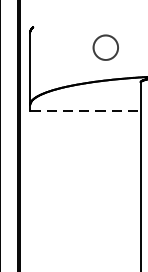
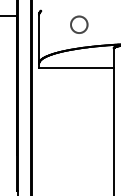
circle: (106, 47) -> (79, 24), moved
line: (86, 110) -> (77, 67), dashed -> solid

